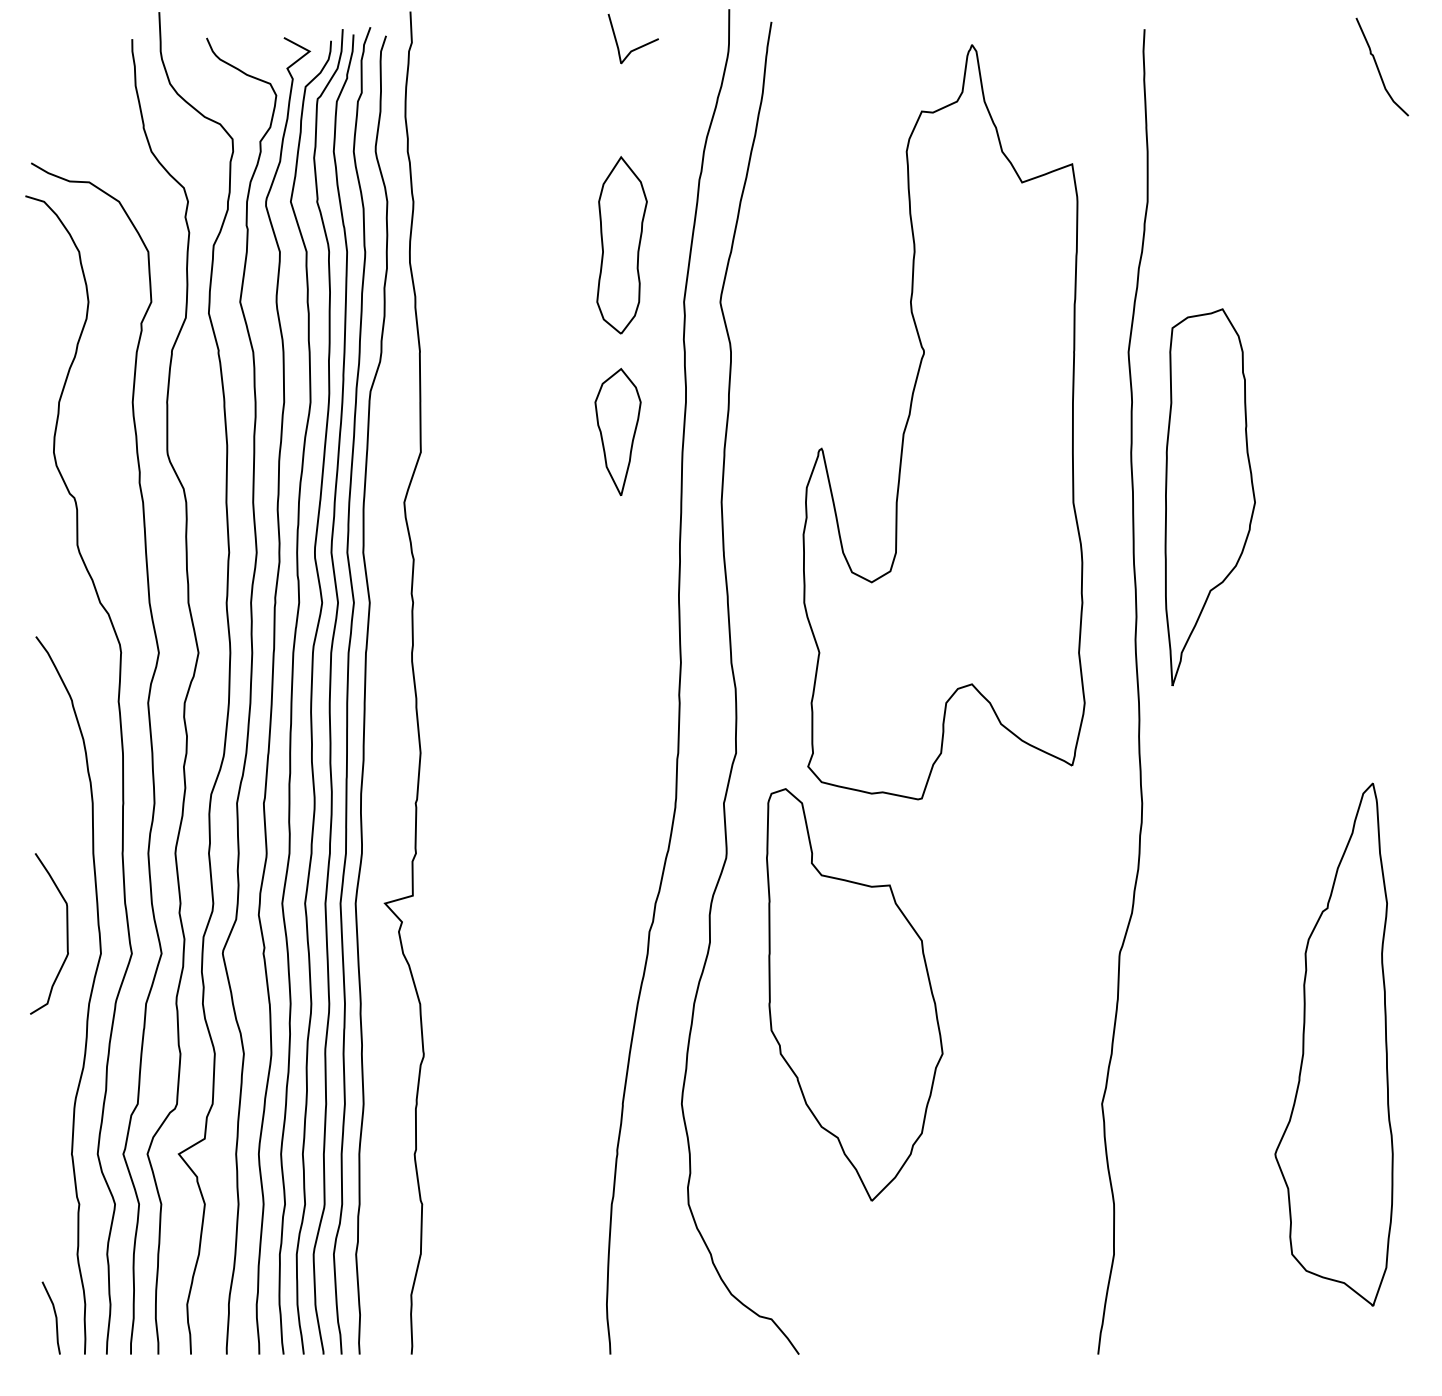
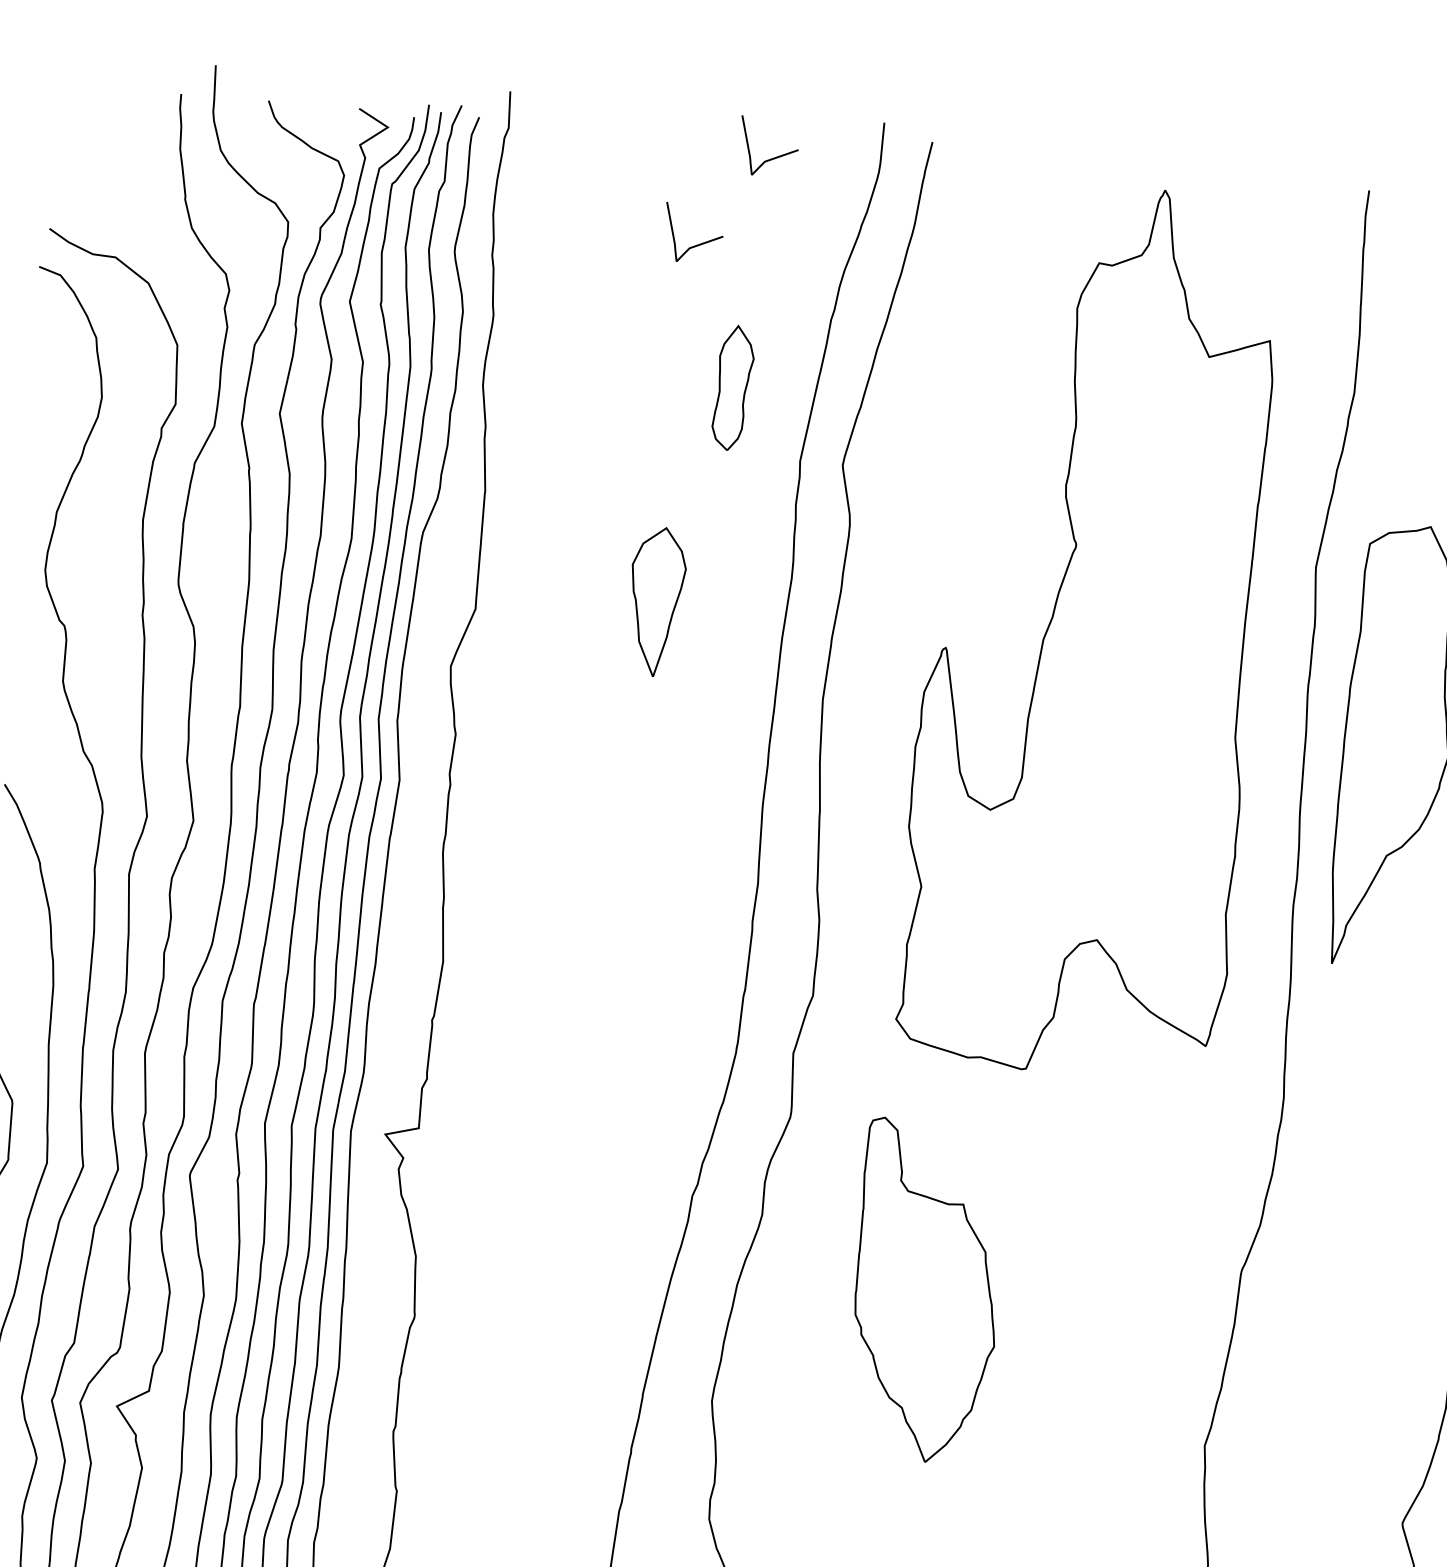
curve: (580, 126) -> (697, 244), added
part: (621, 245) -> (732, 388), size x0.6
part: (617, 431) -> (655, 601), moved
part: (854, 994) -> (926, 1291), size x0.7

